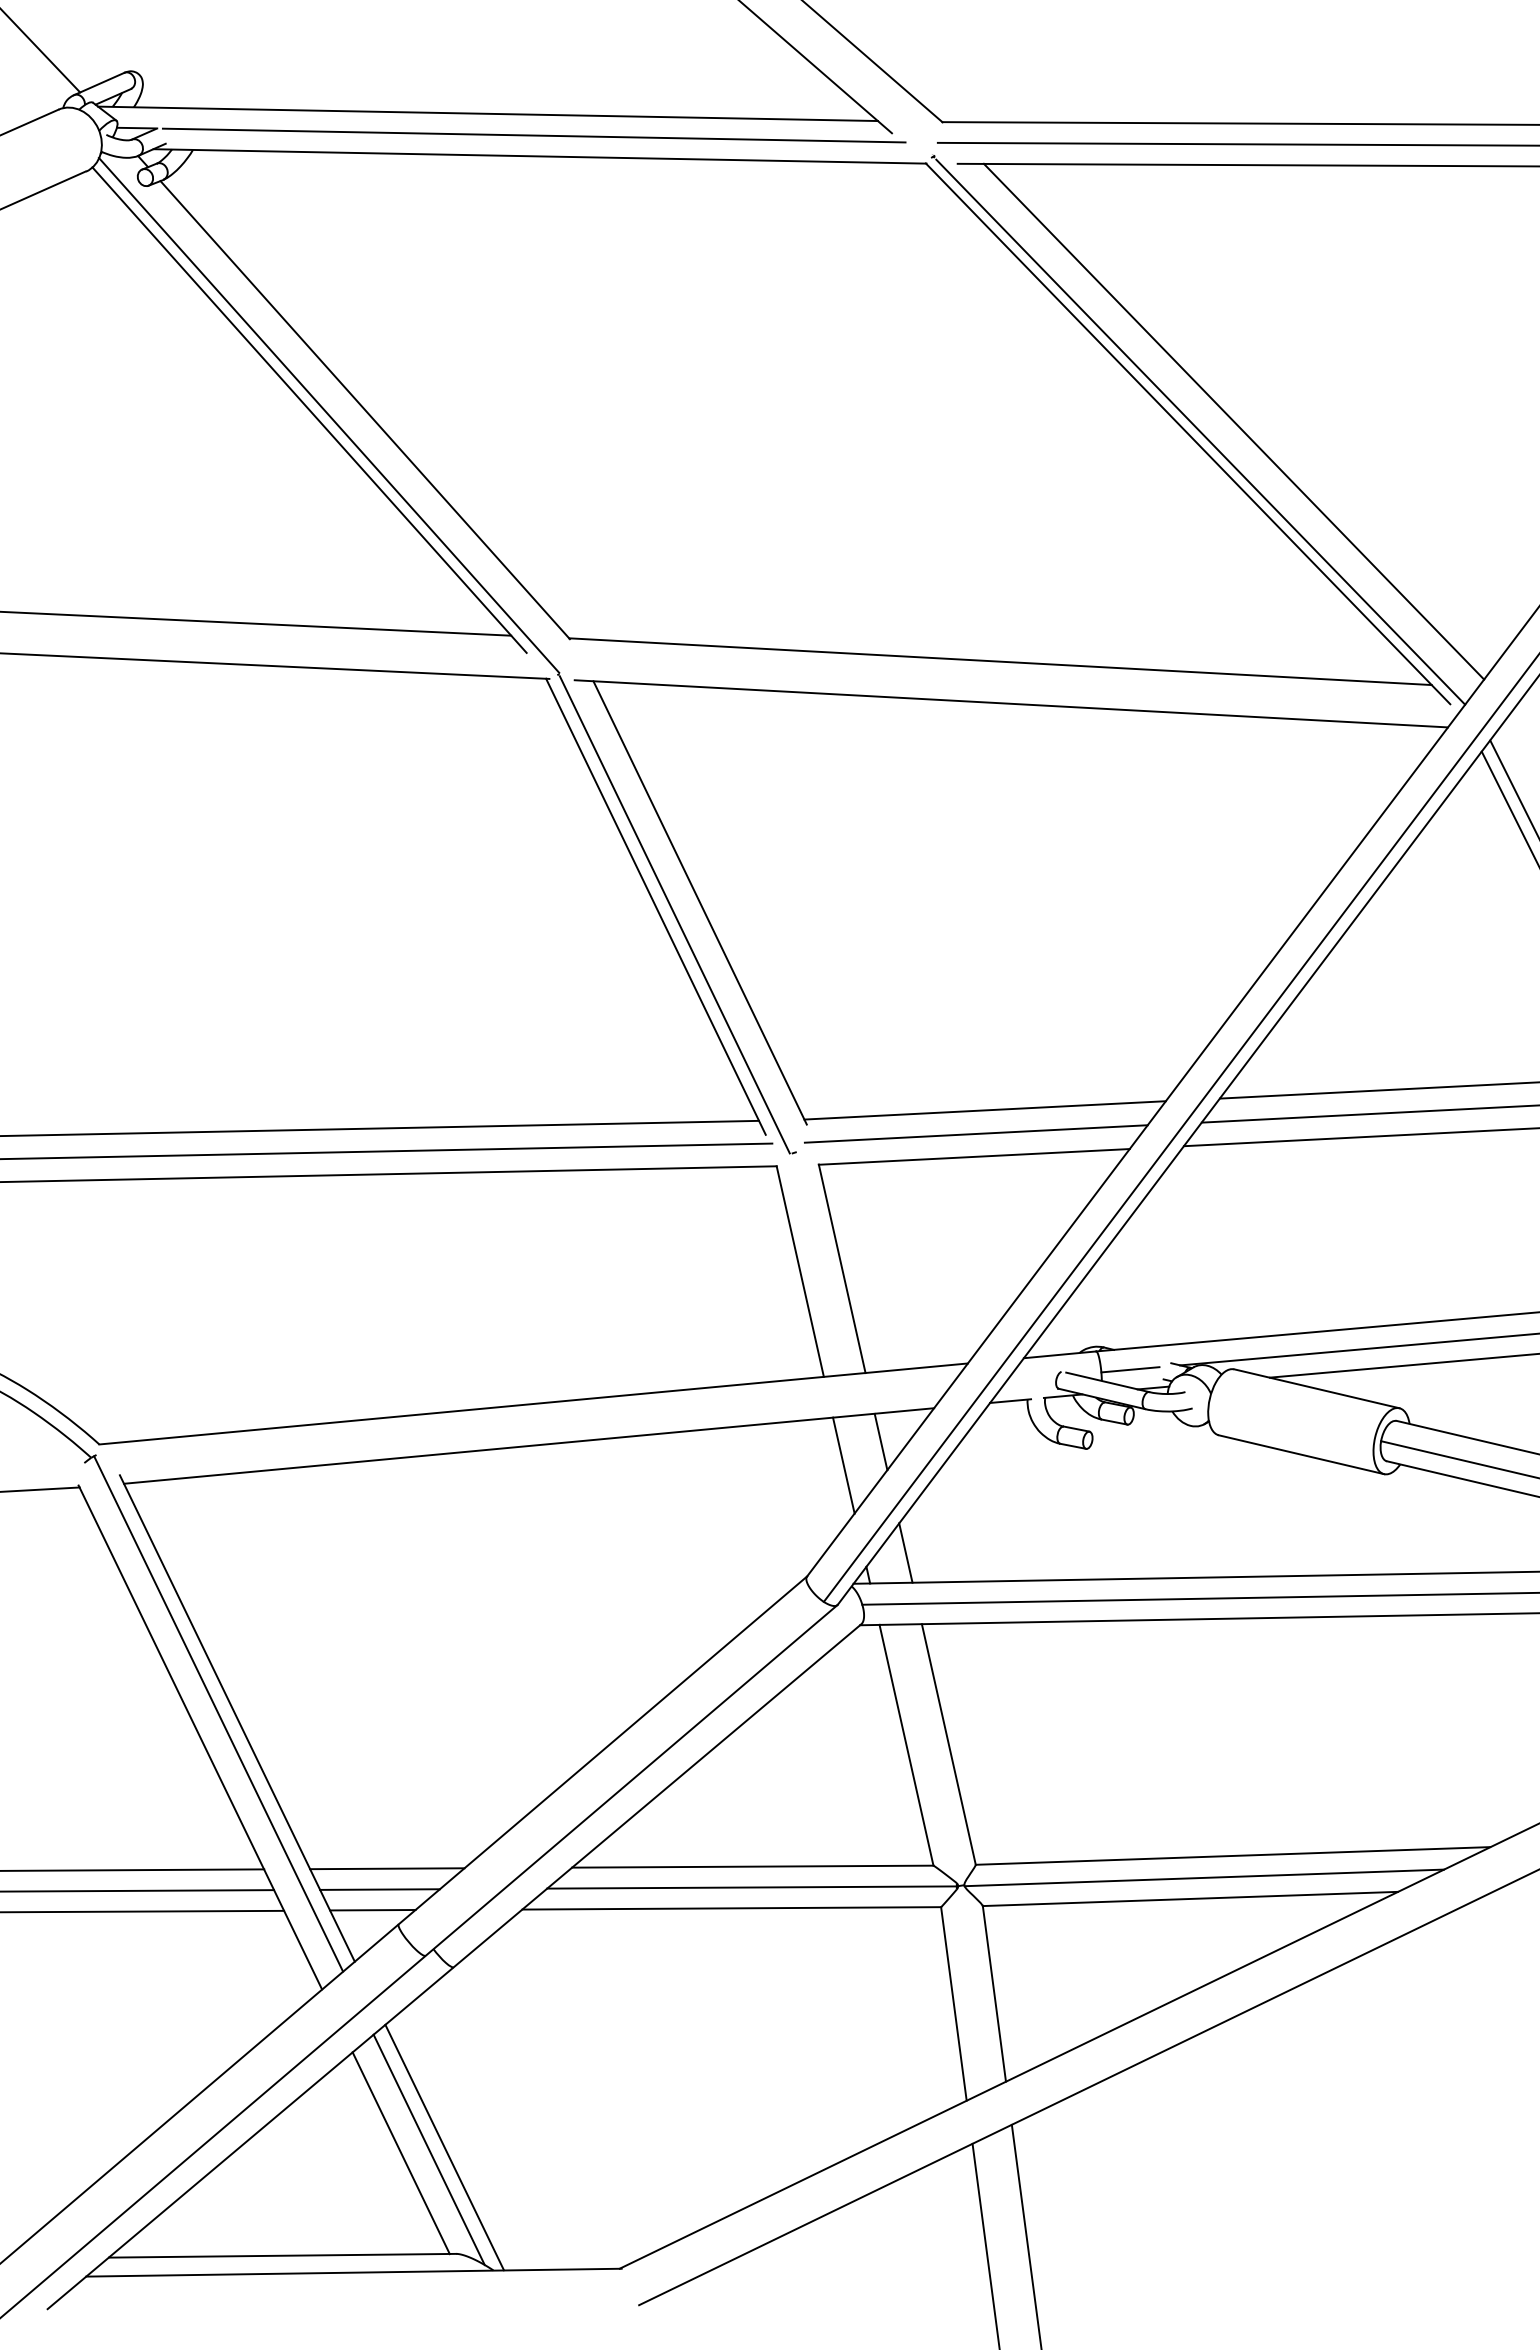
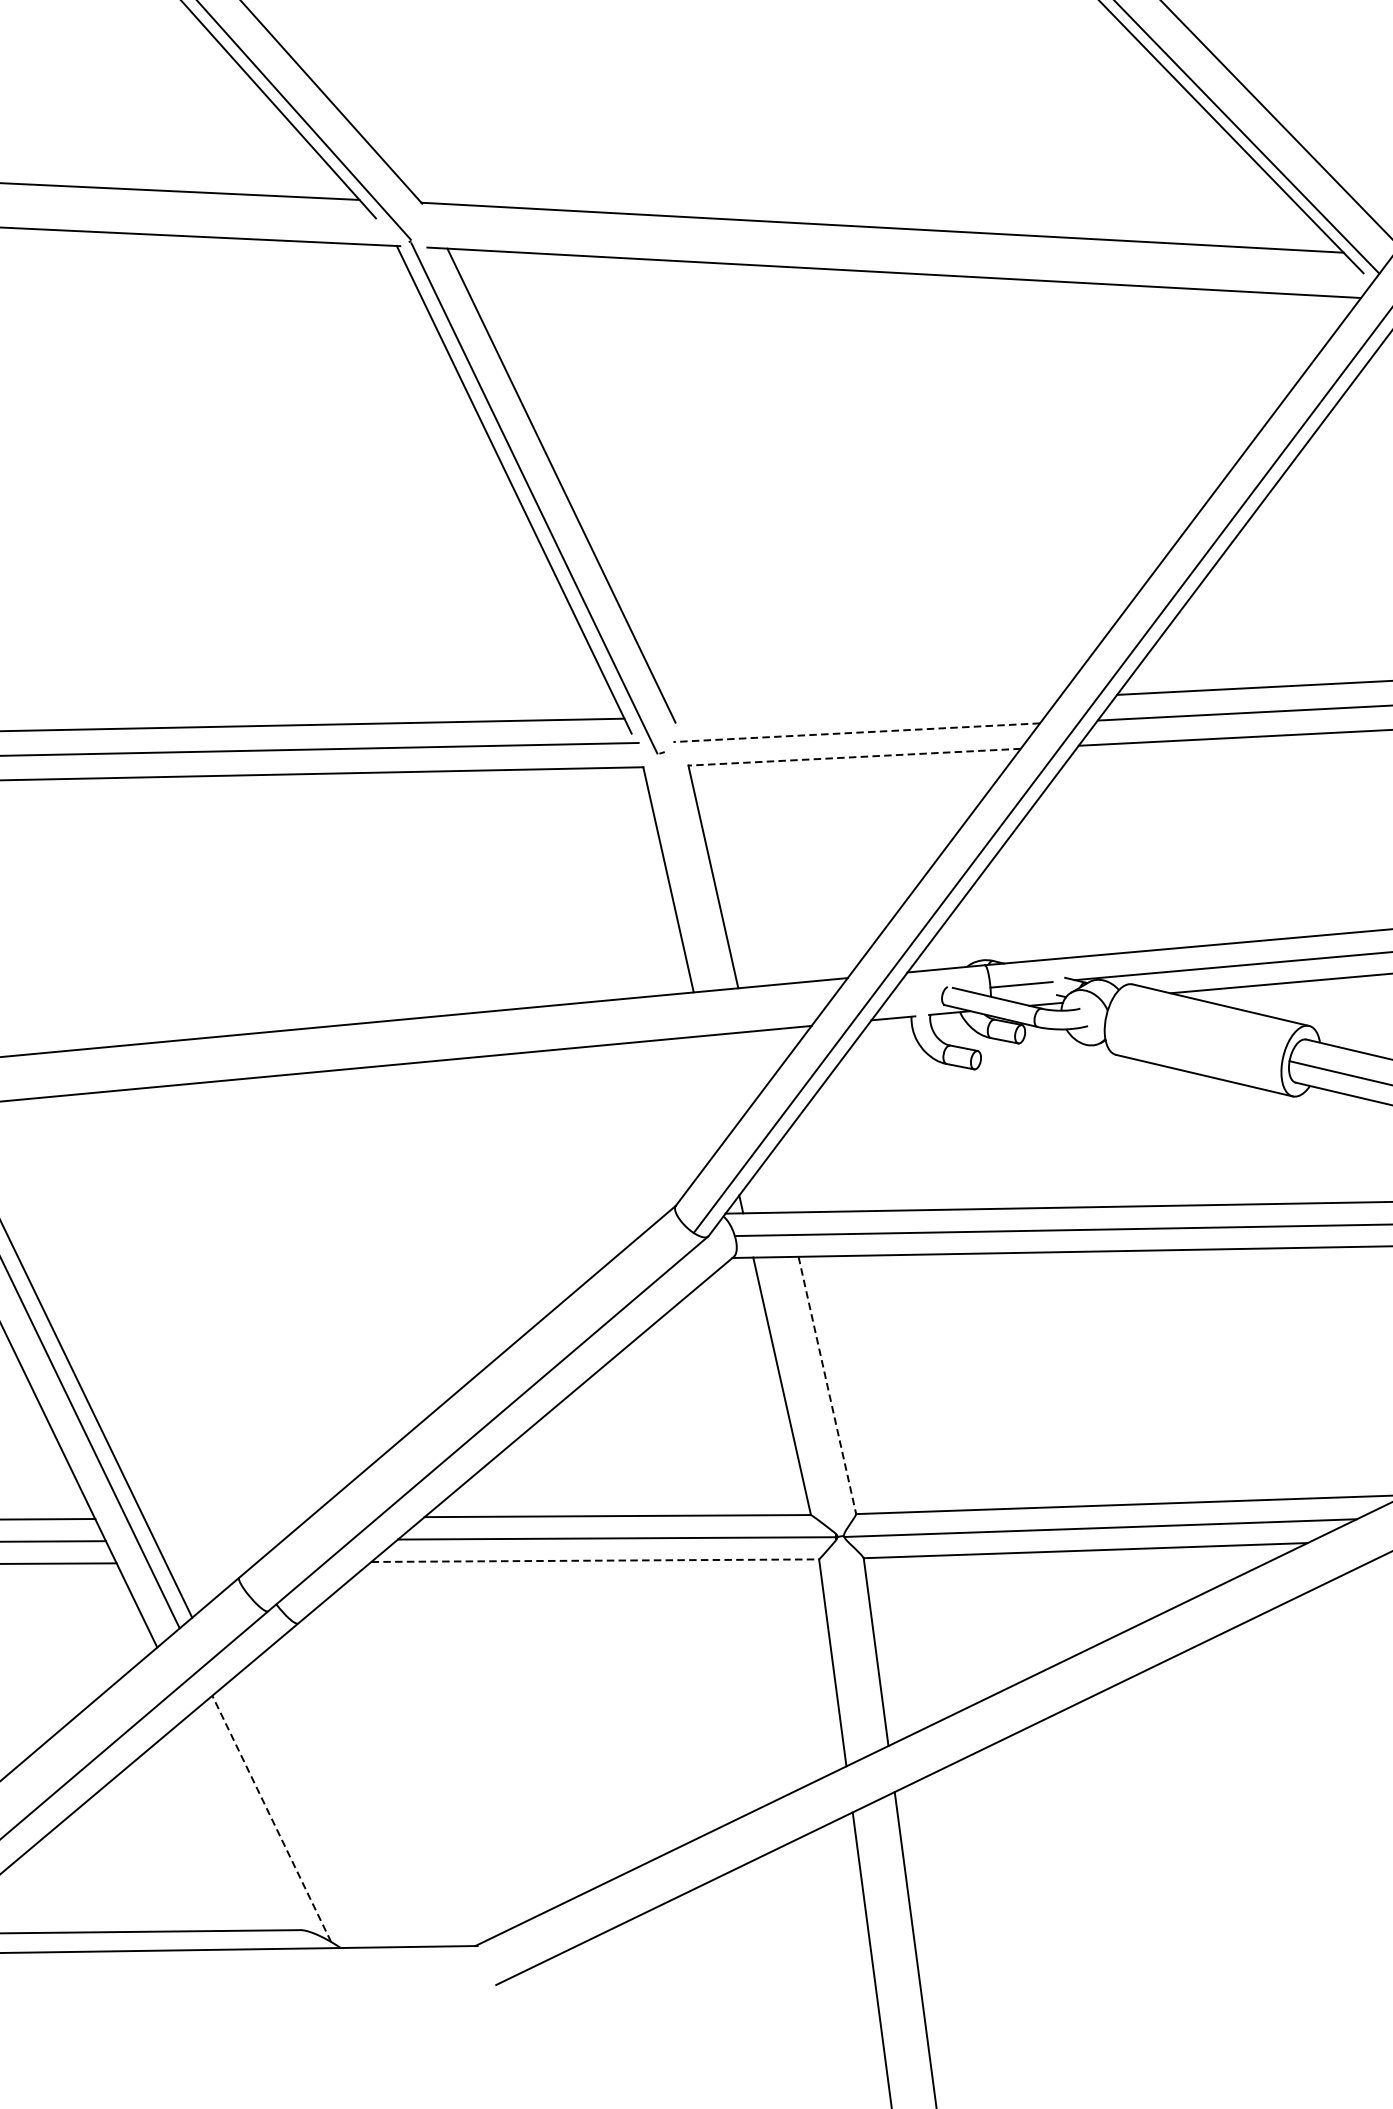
line: (984, 1110) -> (865, 707), removed
line: (976, 1133) -> (856, 732), solid -> dashed
line: (974, 1156) -> (854, 756), solid -> dashed
line: (880, 1441) -> (754, 1061), removed
line: (843, 1465) -> (714, 1087), removed
line: (905, 1552) -> (781, 1180), removed
line: (948, 1745) -> (827, 1386), solid -> dashed
line: (387, 1868) -> (227, 1518), removed
line: (380, 1889) -> (219, 1540), removed
line: (732, 1908) -> (596, 1560), solid -> dashed
line: (372, 1910) -> (211, 1562), removed
line: (444, 2147) -> (288, 1816), removed
line: (429, 2149) -> (272, 1818), solid -> dashed
line: (400, 2153) -> (241, 1822), removed

